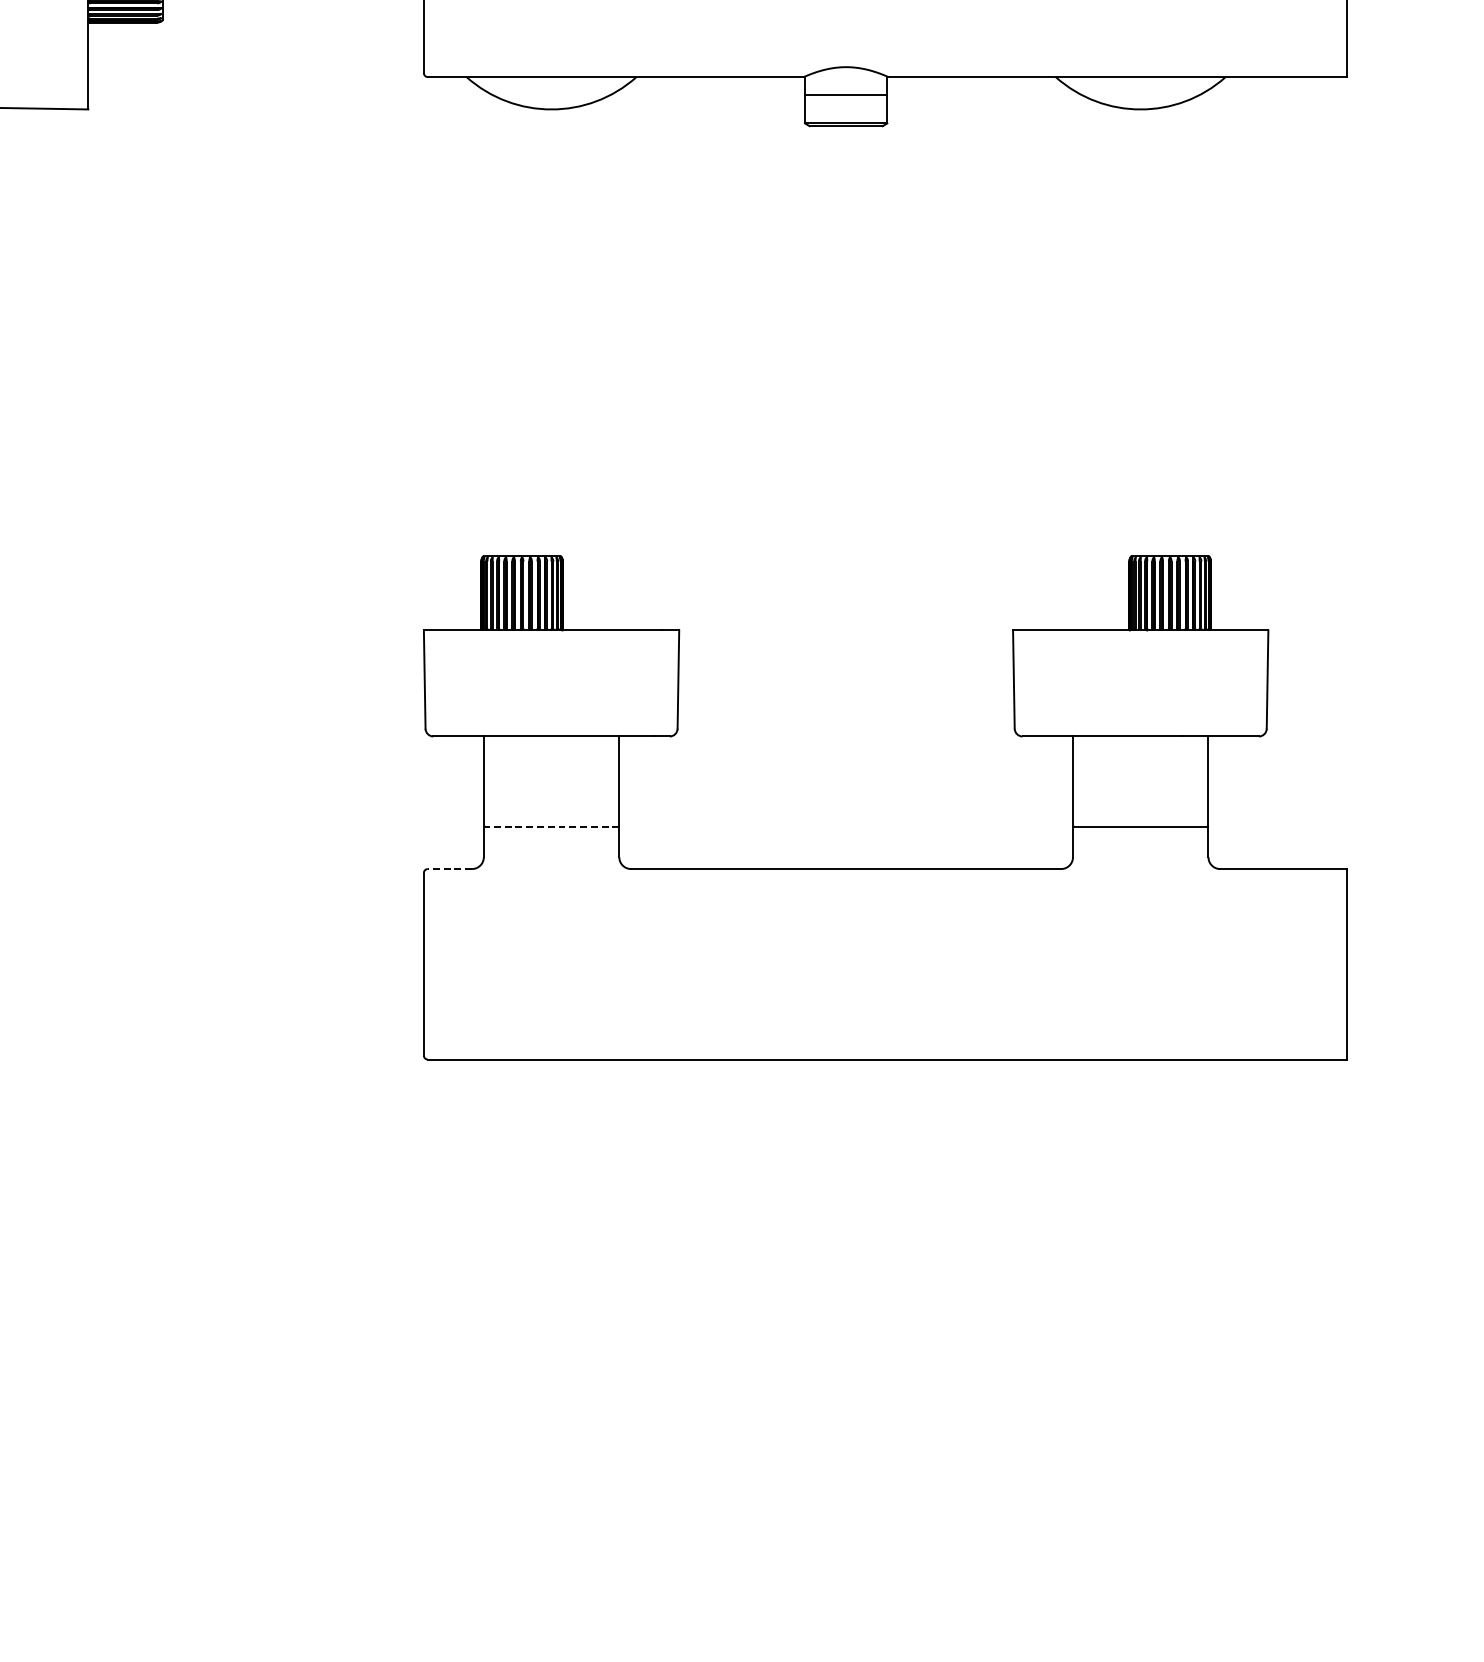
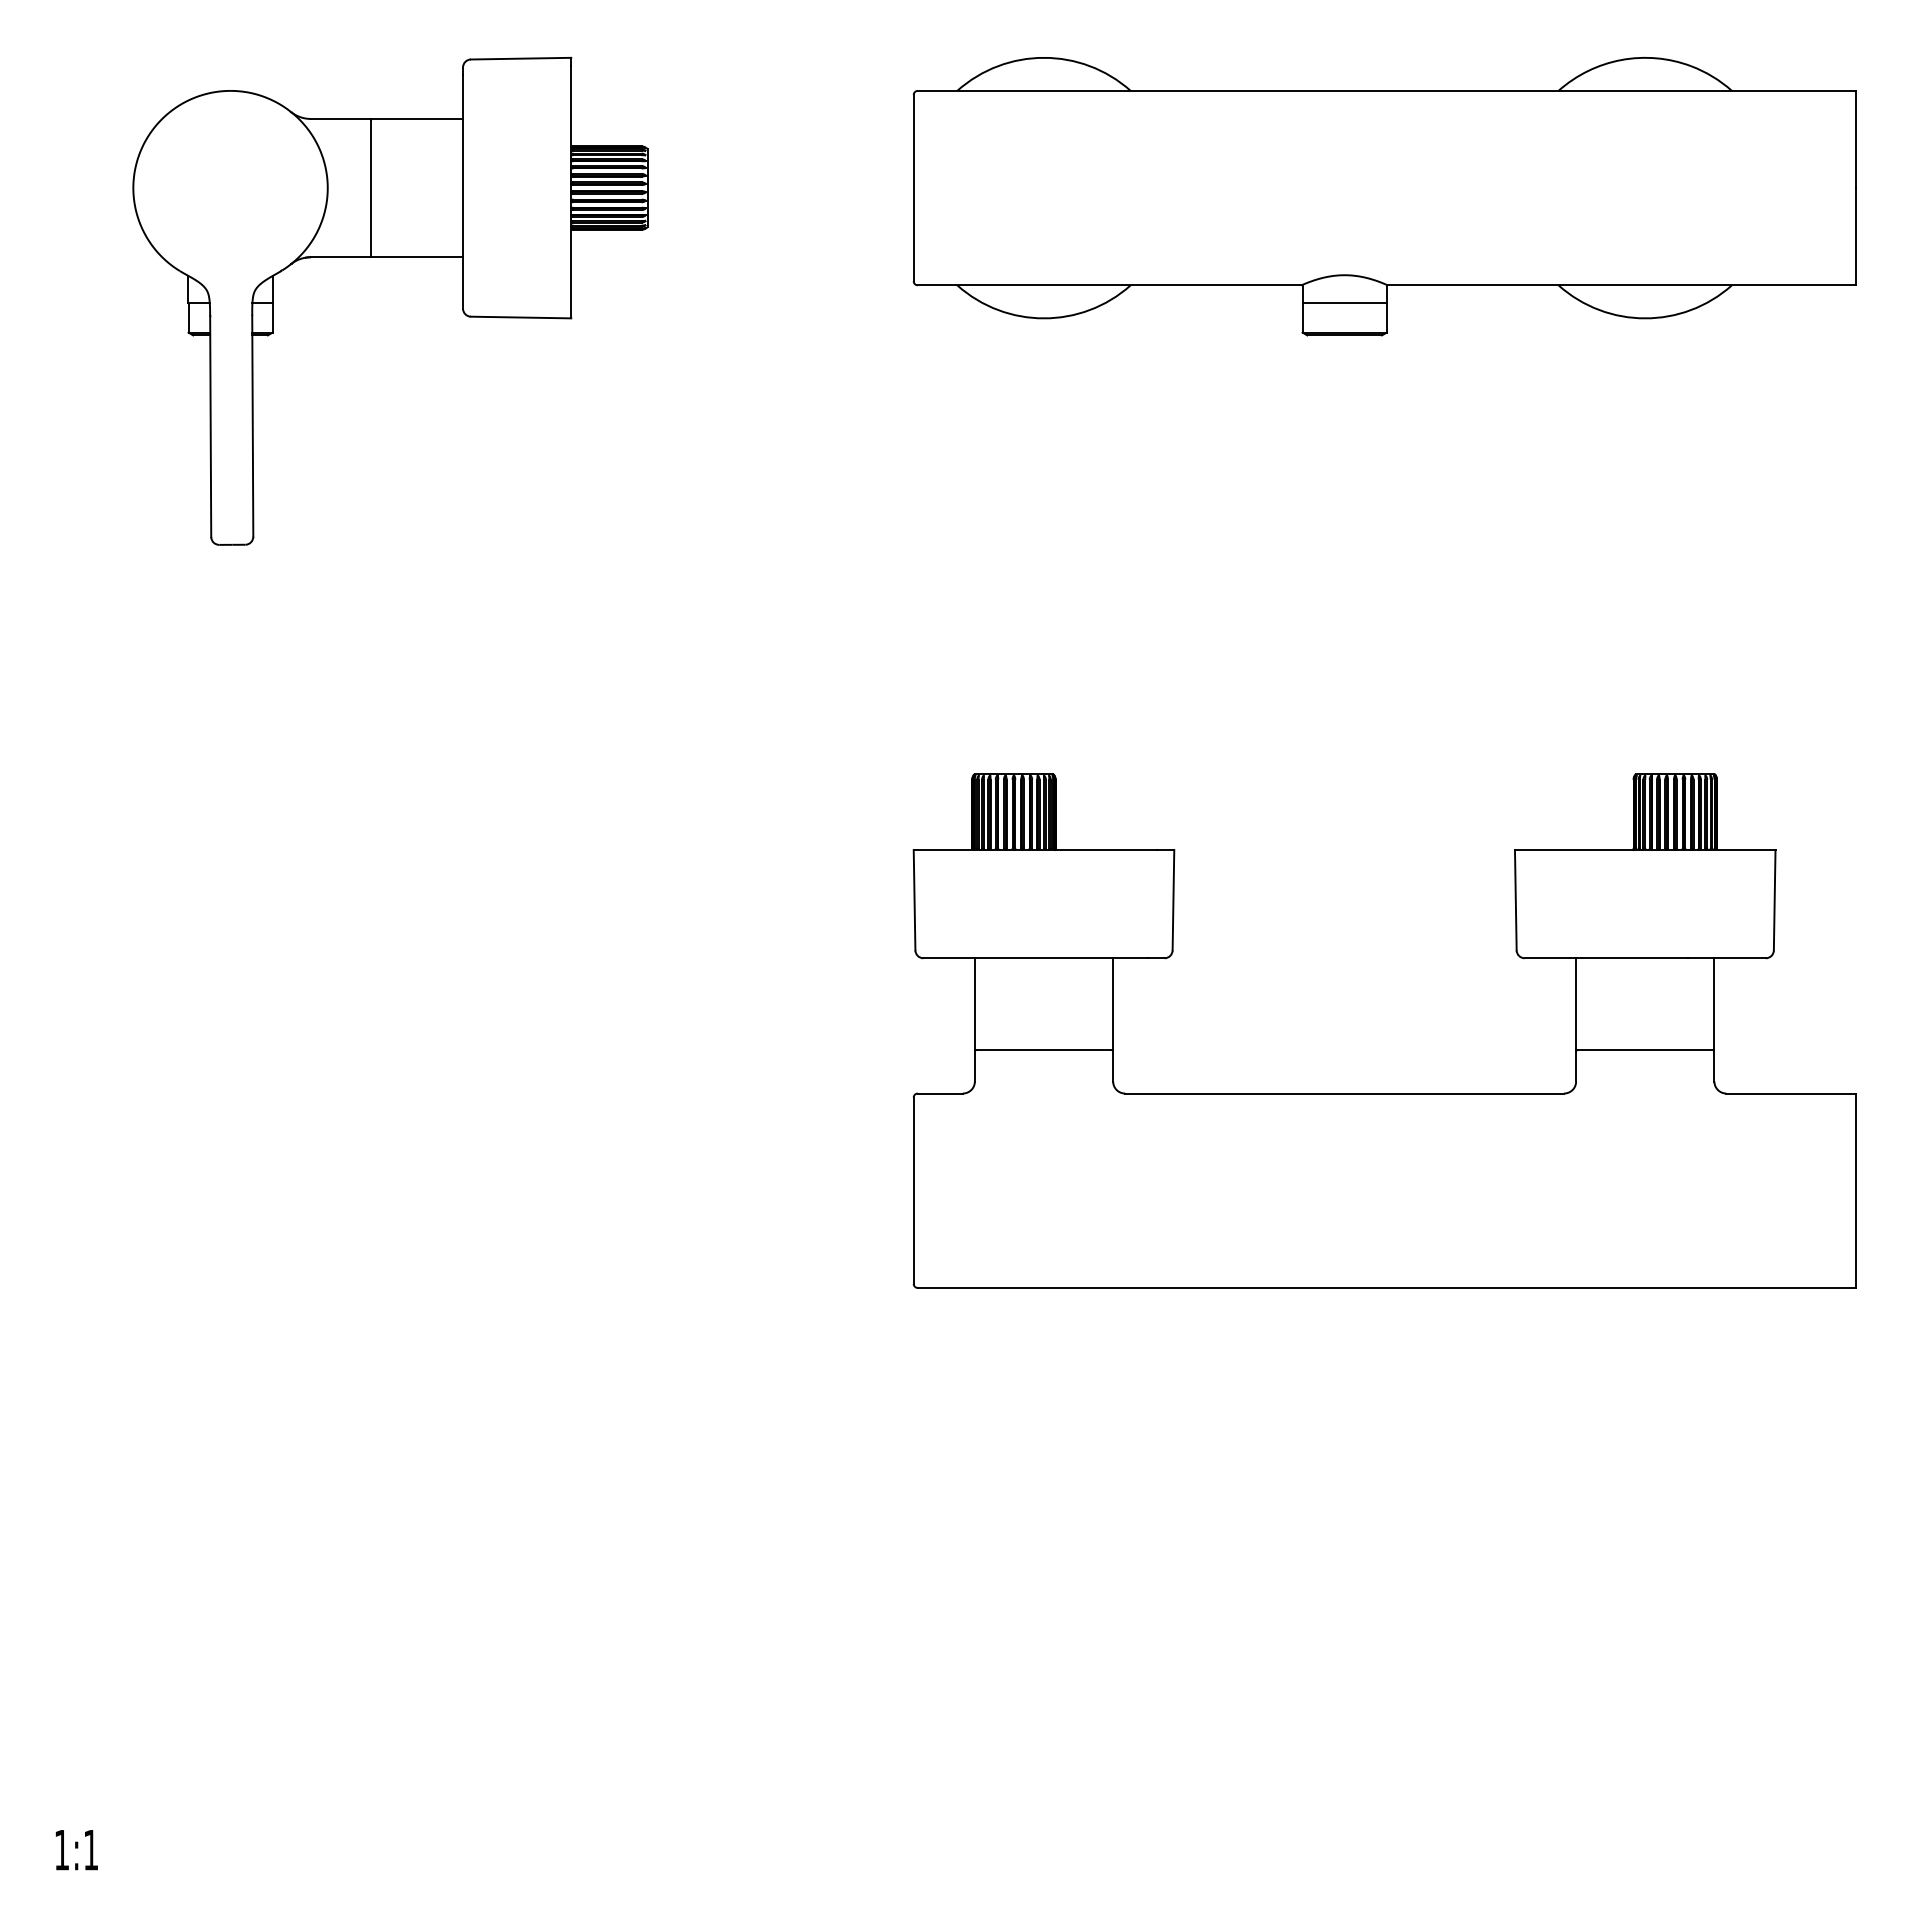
line: (551, 826) -> (1043, 1050), dashed -> solid
line: (450, 869) -> (940, 1093), dashed -> solid

